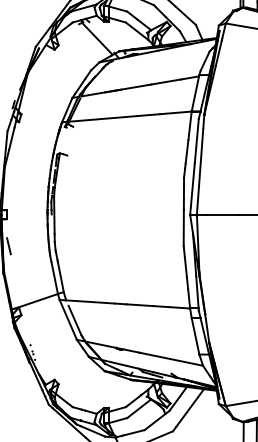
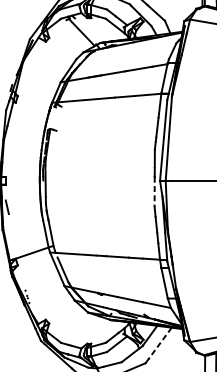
line: (183, 228) -> (154, 192), solid -> dashed
line: (189, 408) -> (159, 344), solid -> dashed

